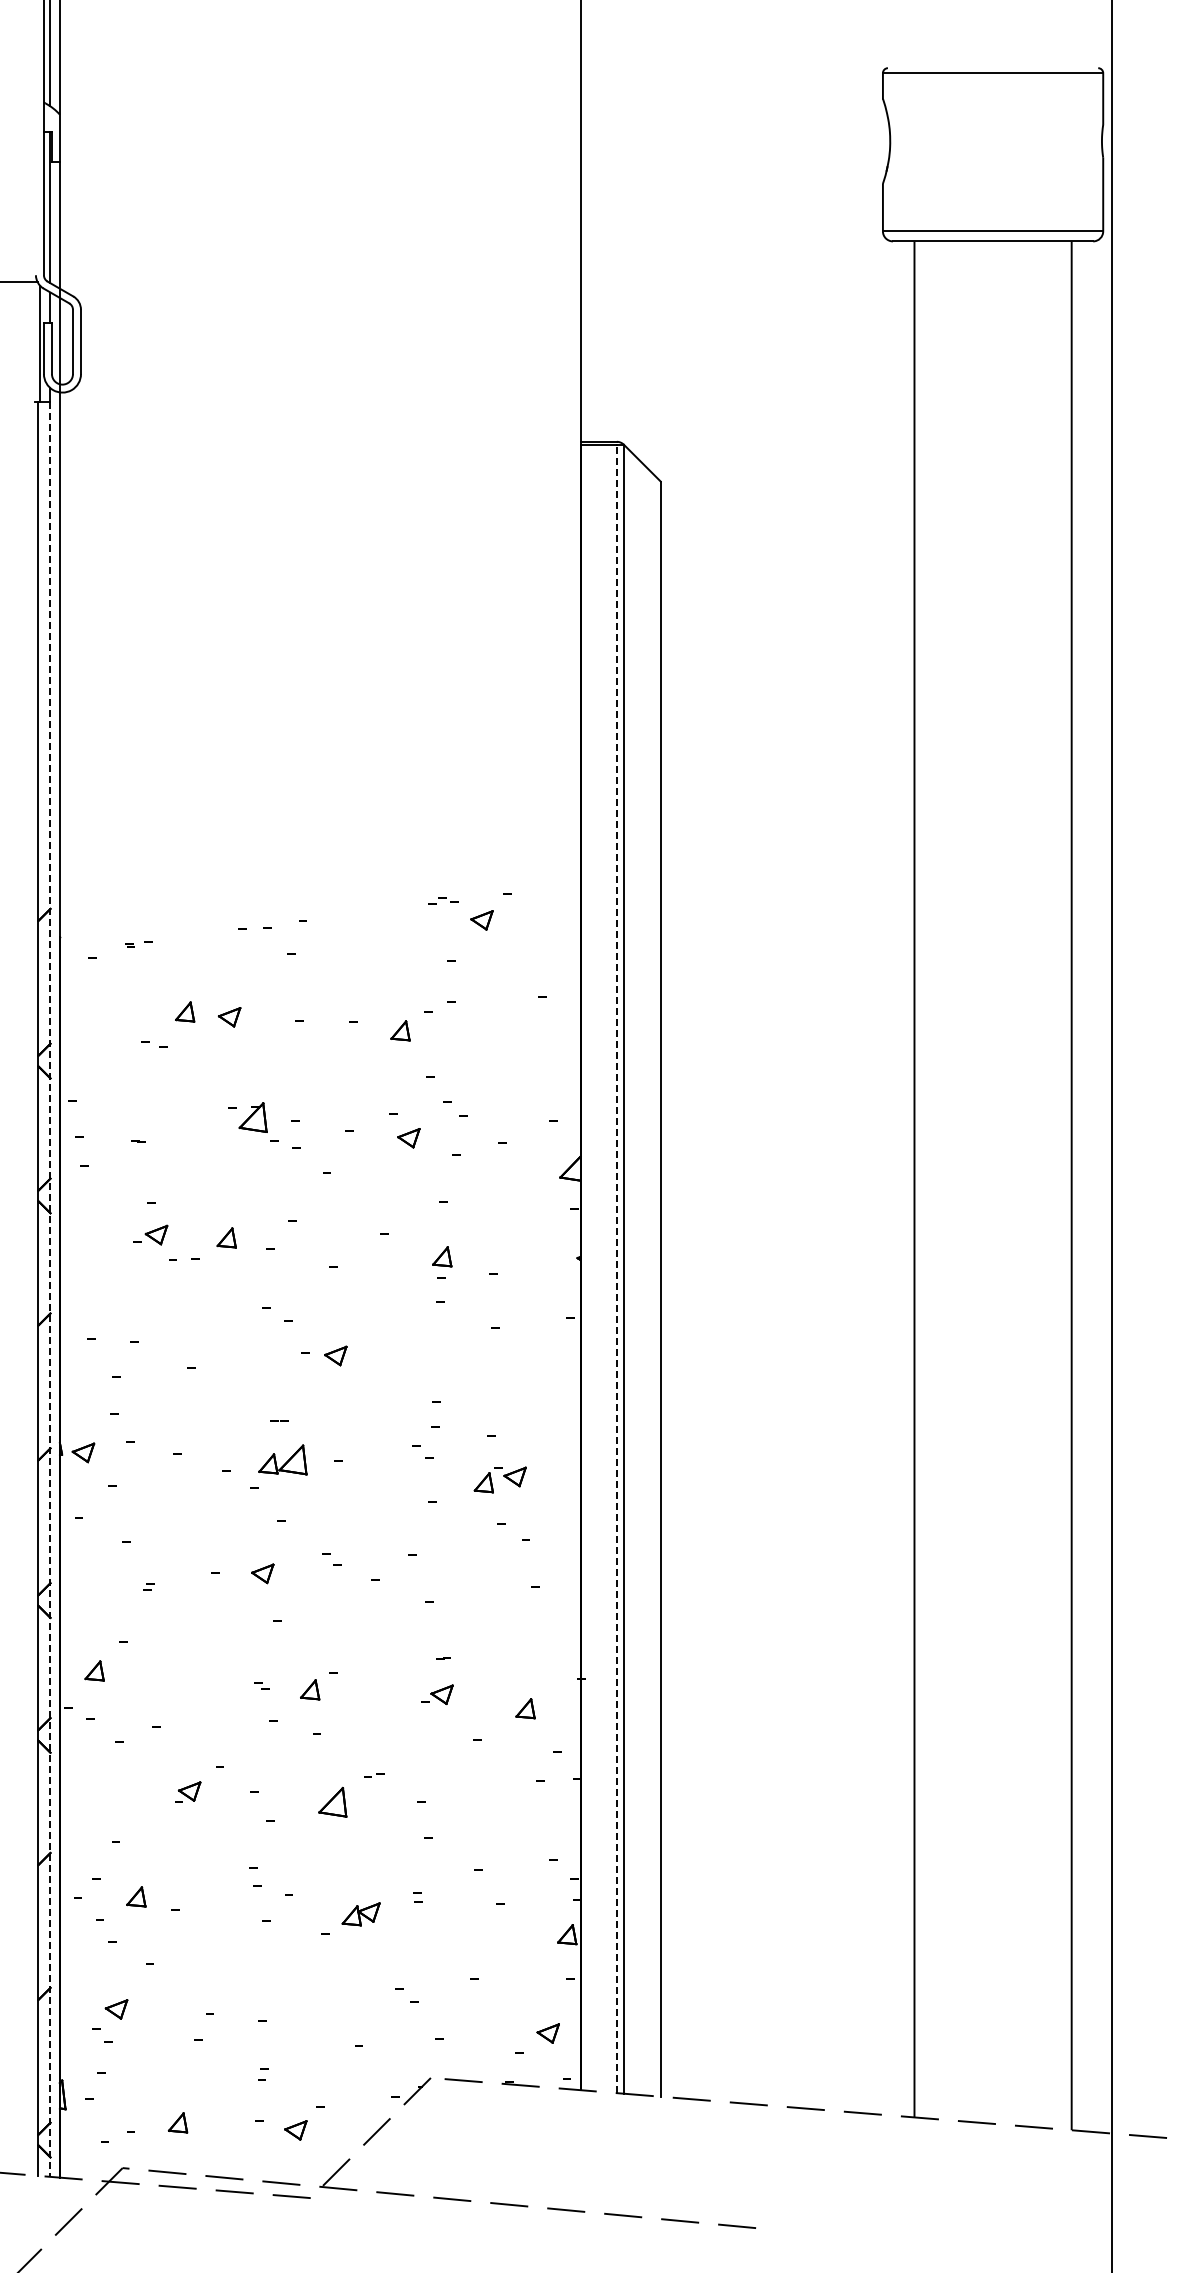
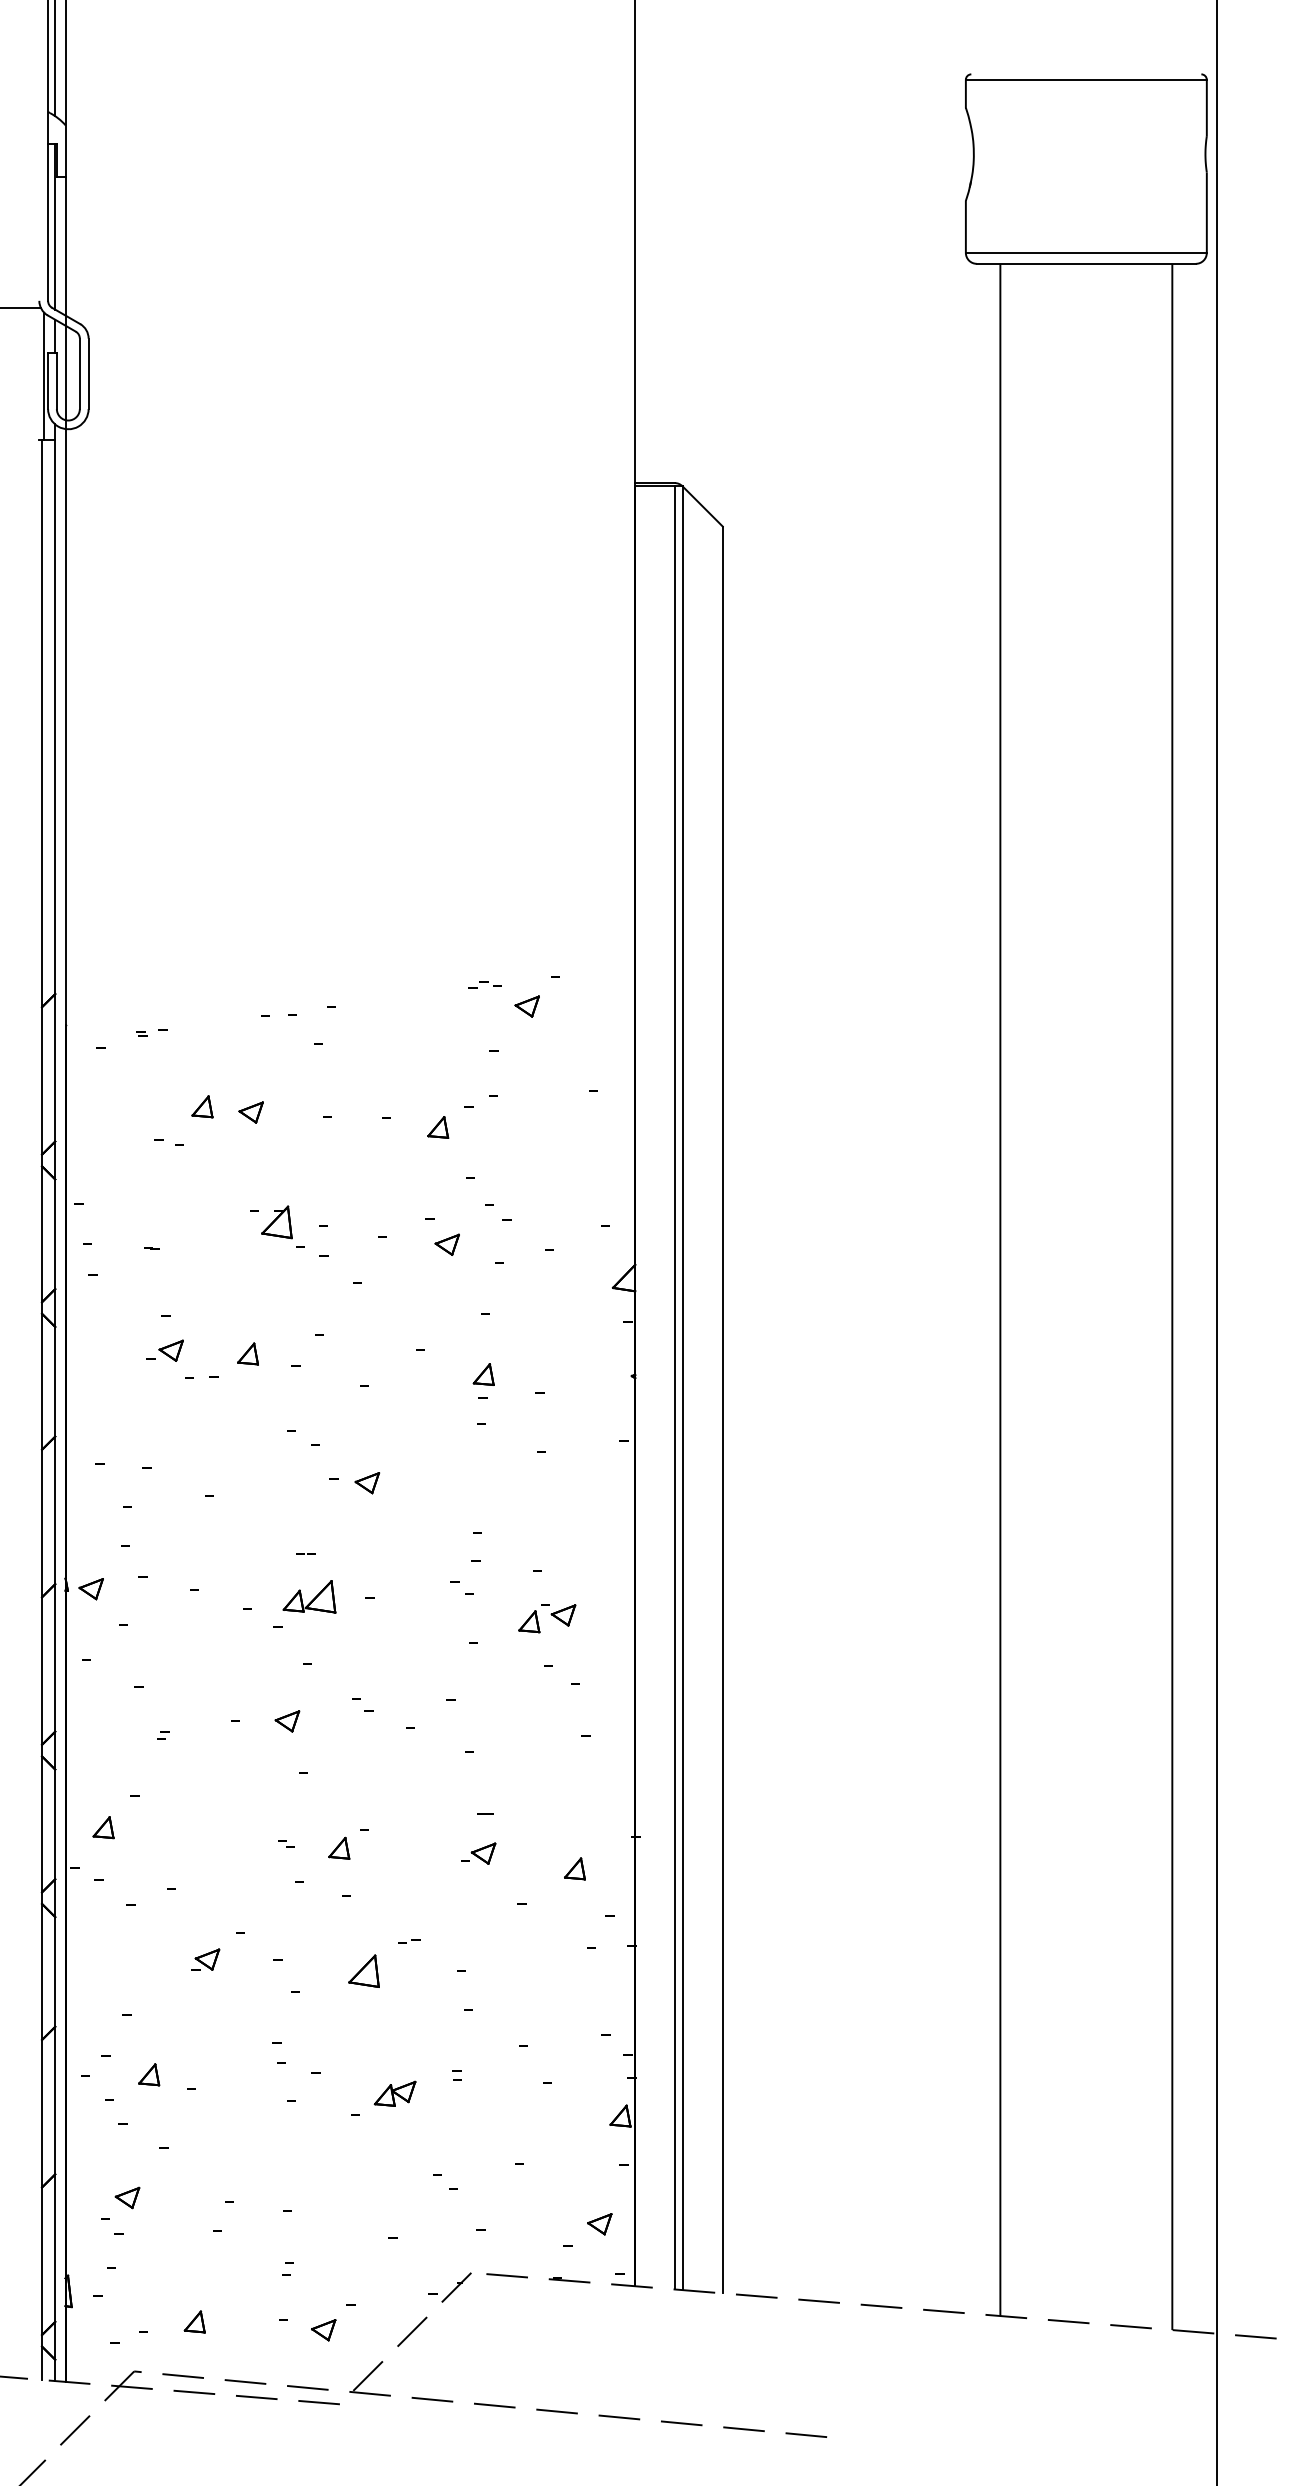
line: (616, 1268) -> (674, 1387), dashed -> solid
line: (50, 1290) -> (55, 1411), dashed -> solid

